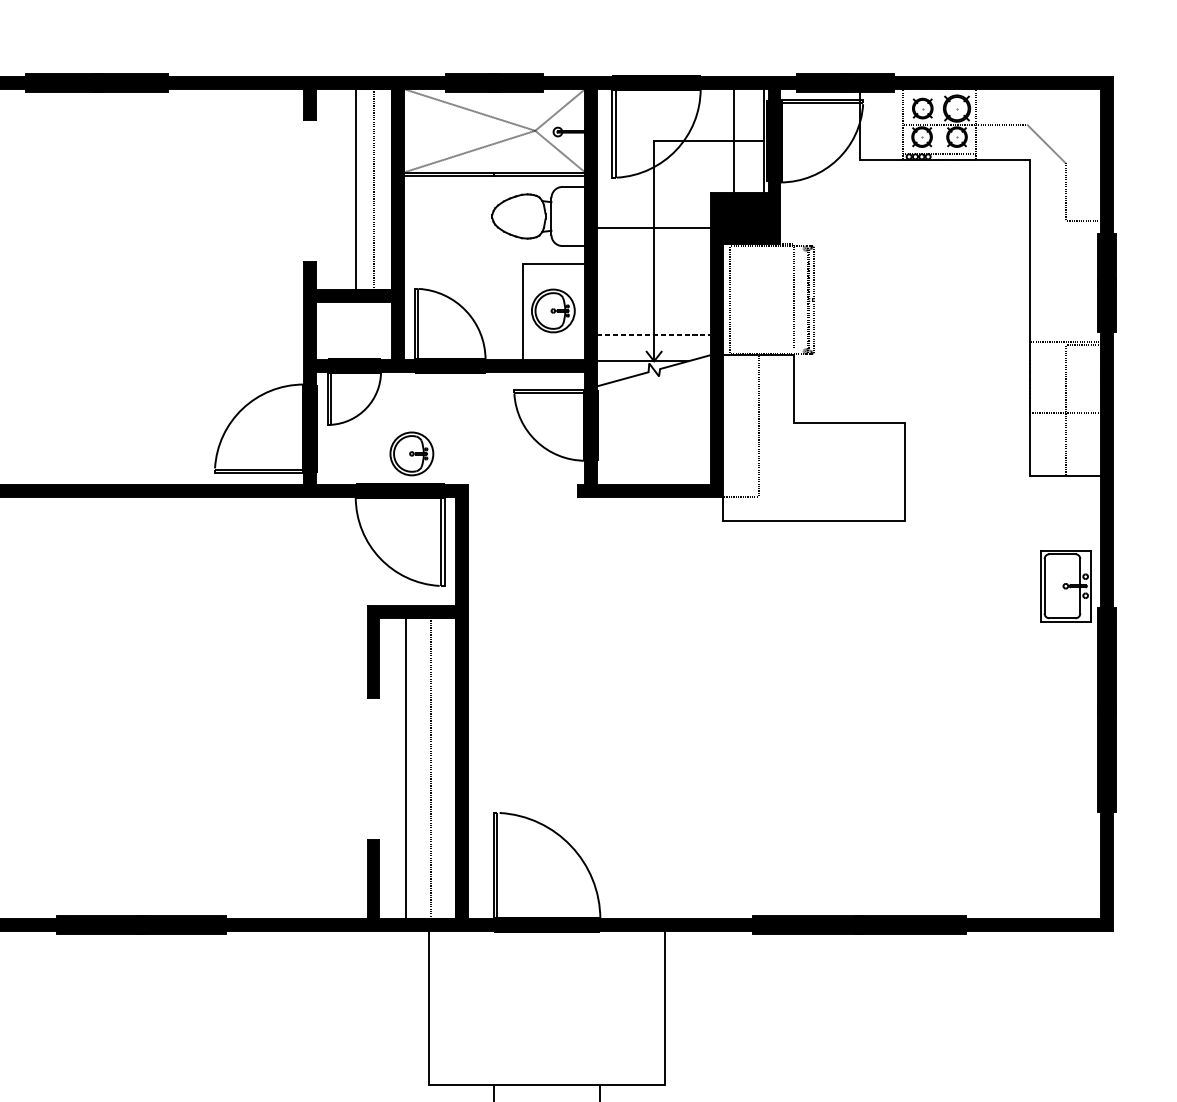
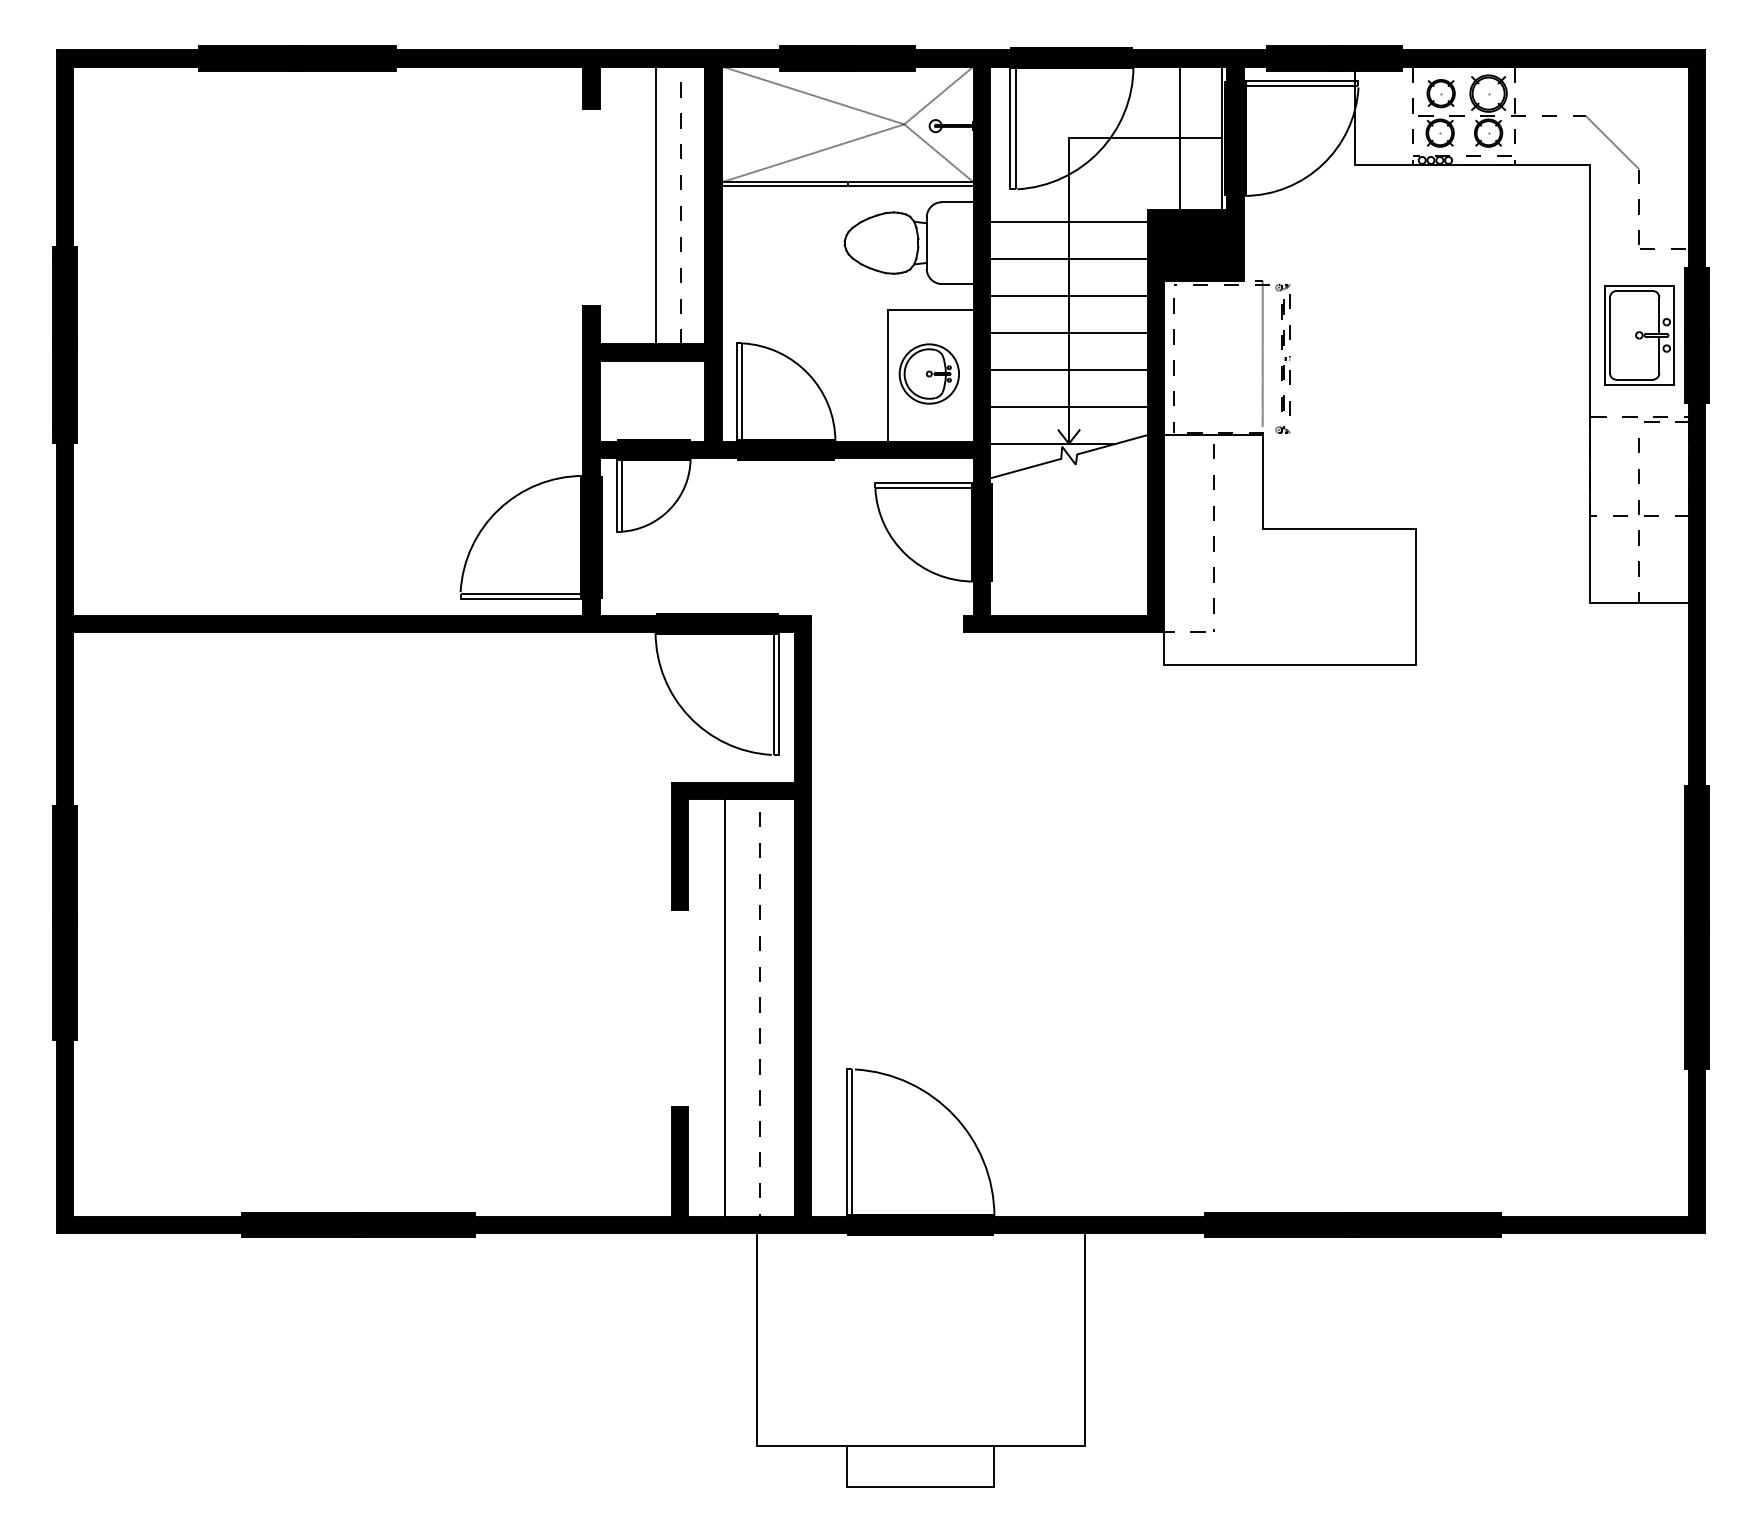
line: (653, 201) -> (1068, 222), added
line: (653, 255) -> (1068, 296), added
line: (653, 281) -> (1068, 333), added
line: (653, 307) -> (1068, 369), added
line: (653, 334) -> (1068, 406), dashed -> solid
part: (411, 453) -> (732, 571), removed
part: (1065, 586) -> (1639, 335), moved

